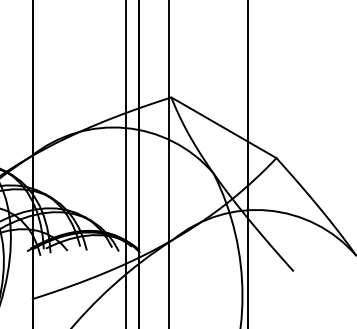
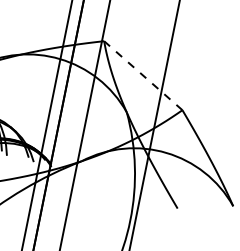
line: (223, 127) -> (142, 75), solid -> dashed

